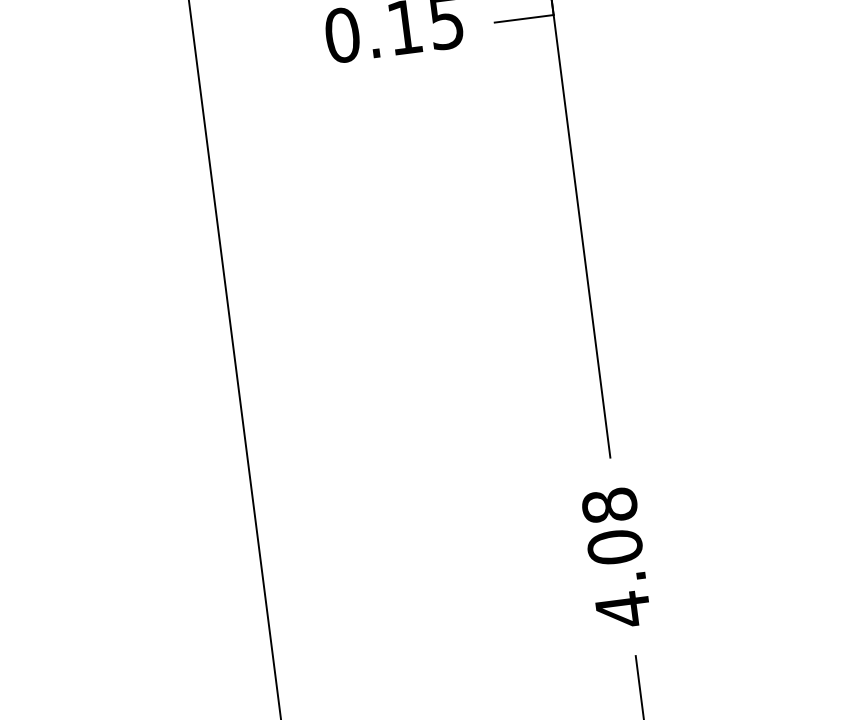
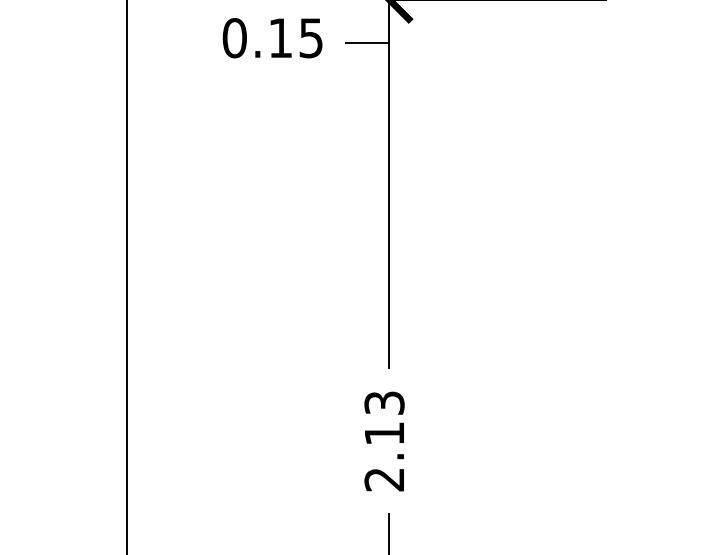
text: (616, 557) -> (384, 441), 4.08 -> 2.13

